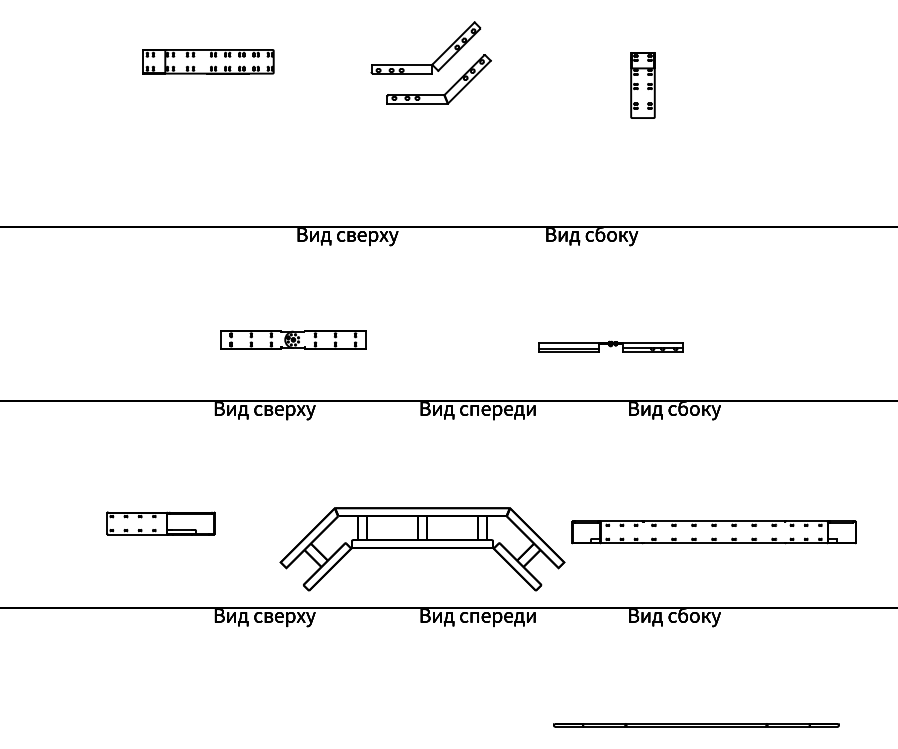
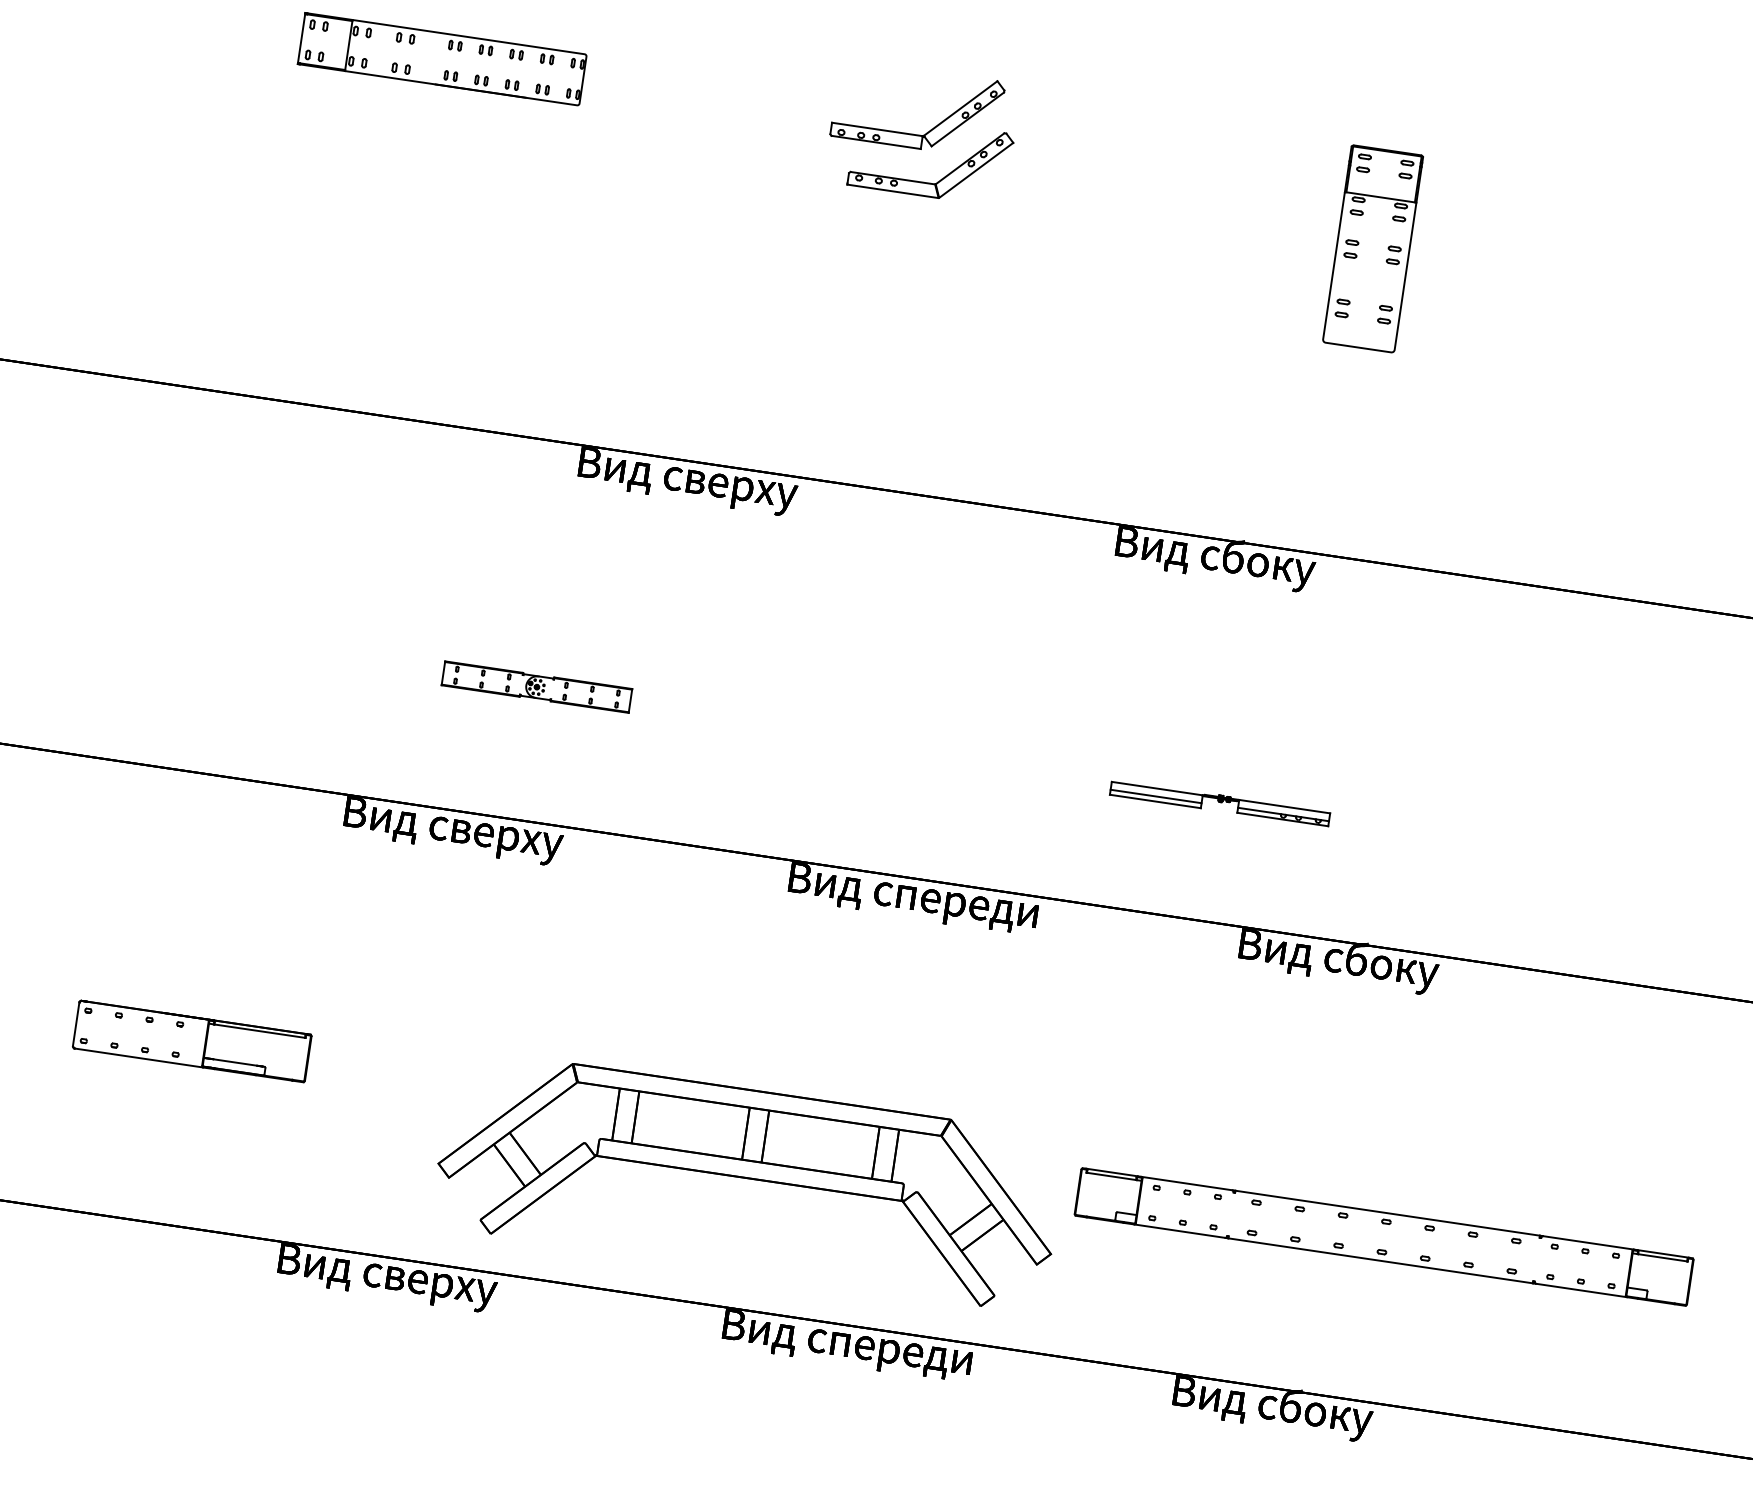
part: (430, 62) -> (921, 131), size x0.7
part: (642, 85) -> (1372, 248), size x1.4
part: (293, 339) -> (537, 686), size x0.6
part: (610, 346) -> (1219, 802), size x0.7

